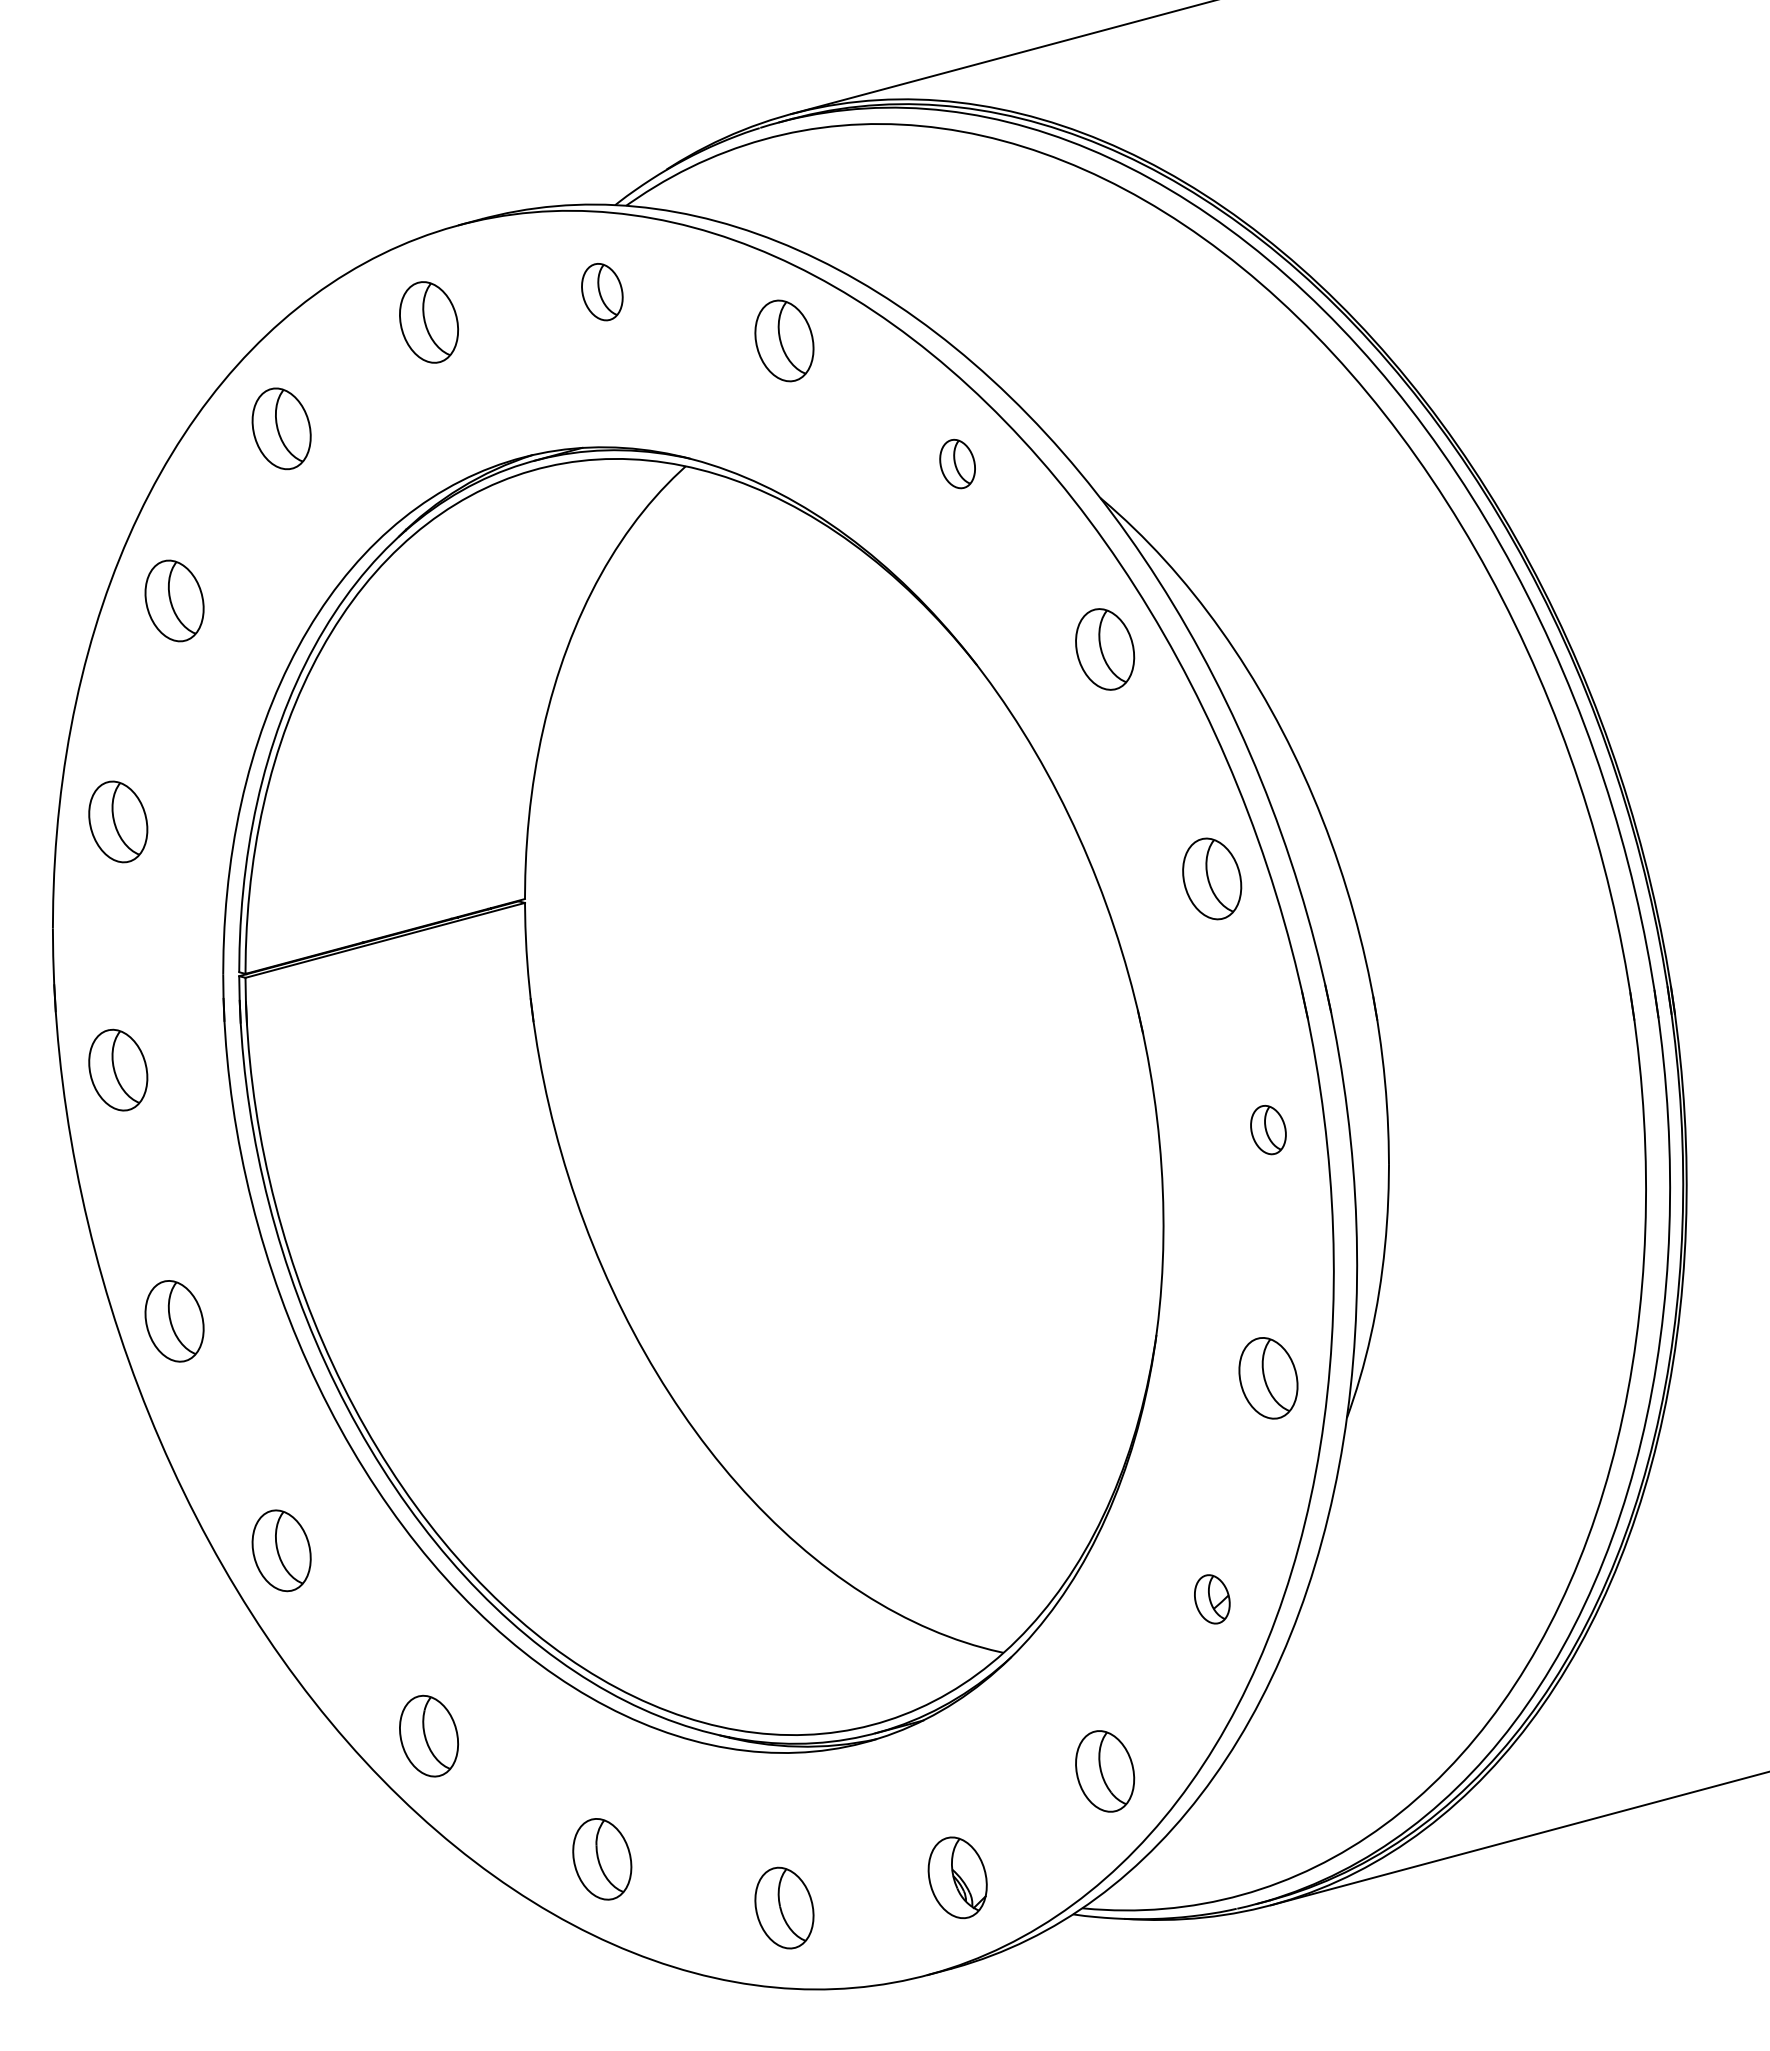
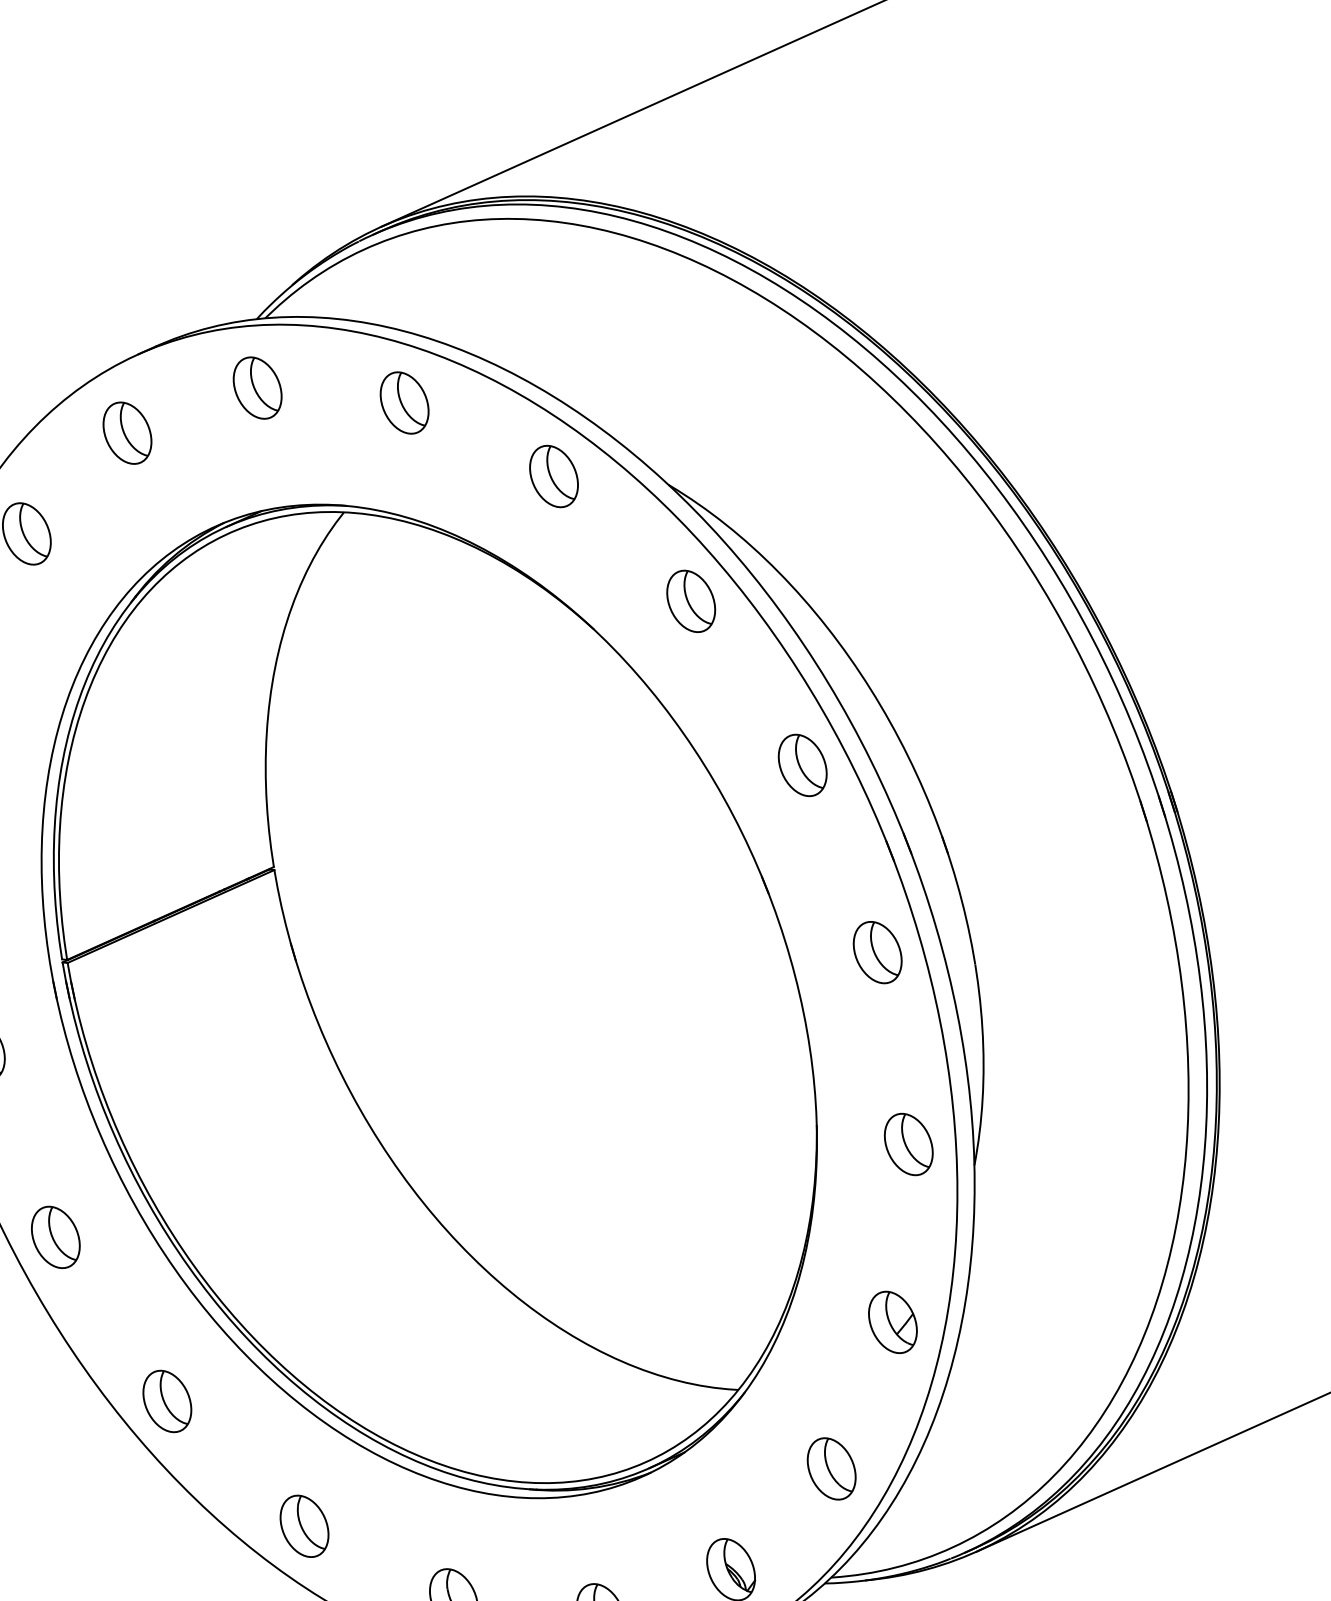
part: (602, 291) -> (257, 387), size x1.43
part: (957, 463) -> (553, 476), size x1.67
part: (1268, 1129) -> (877, 952), size x1.67
part: (1212, 1599) -> (893, 1322), size x1.67

